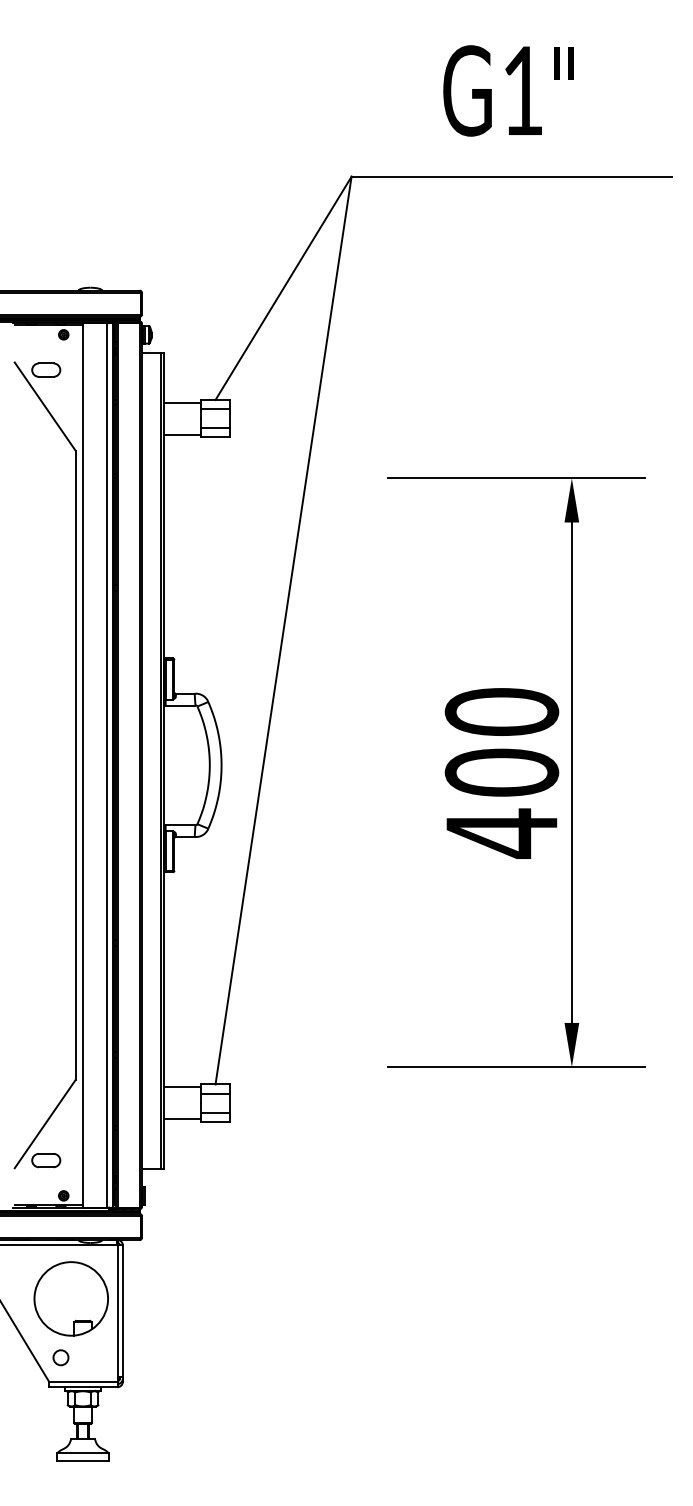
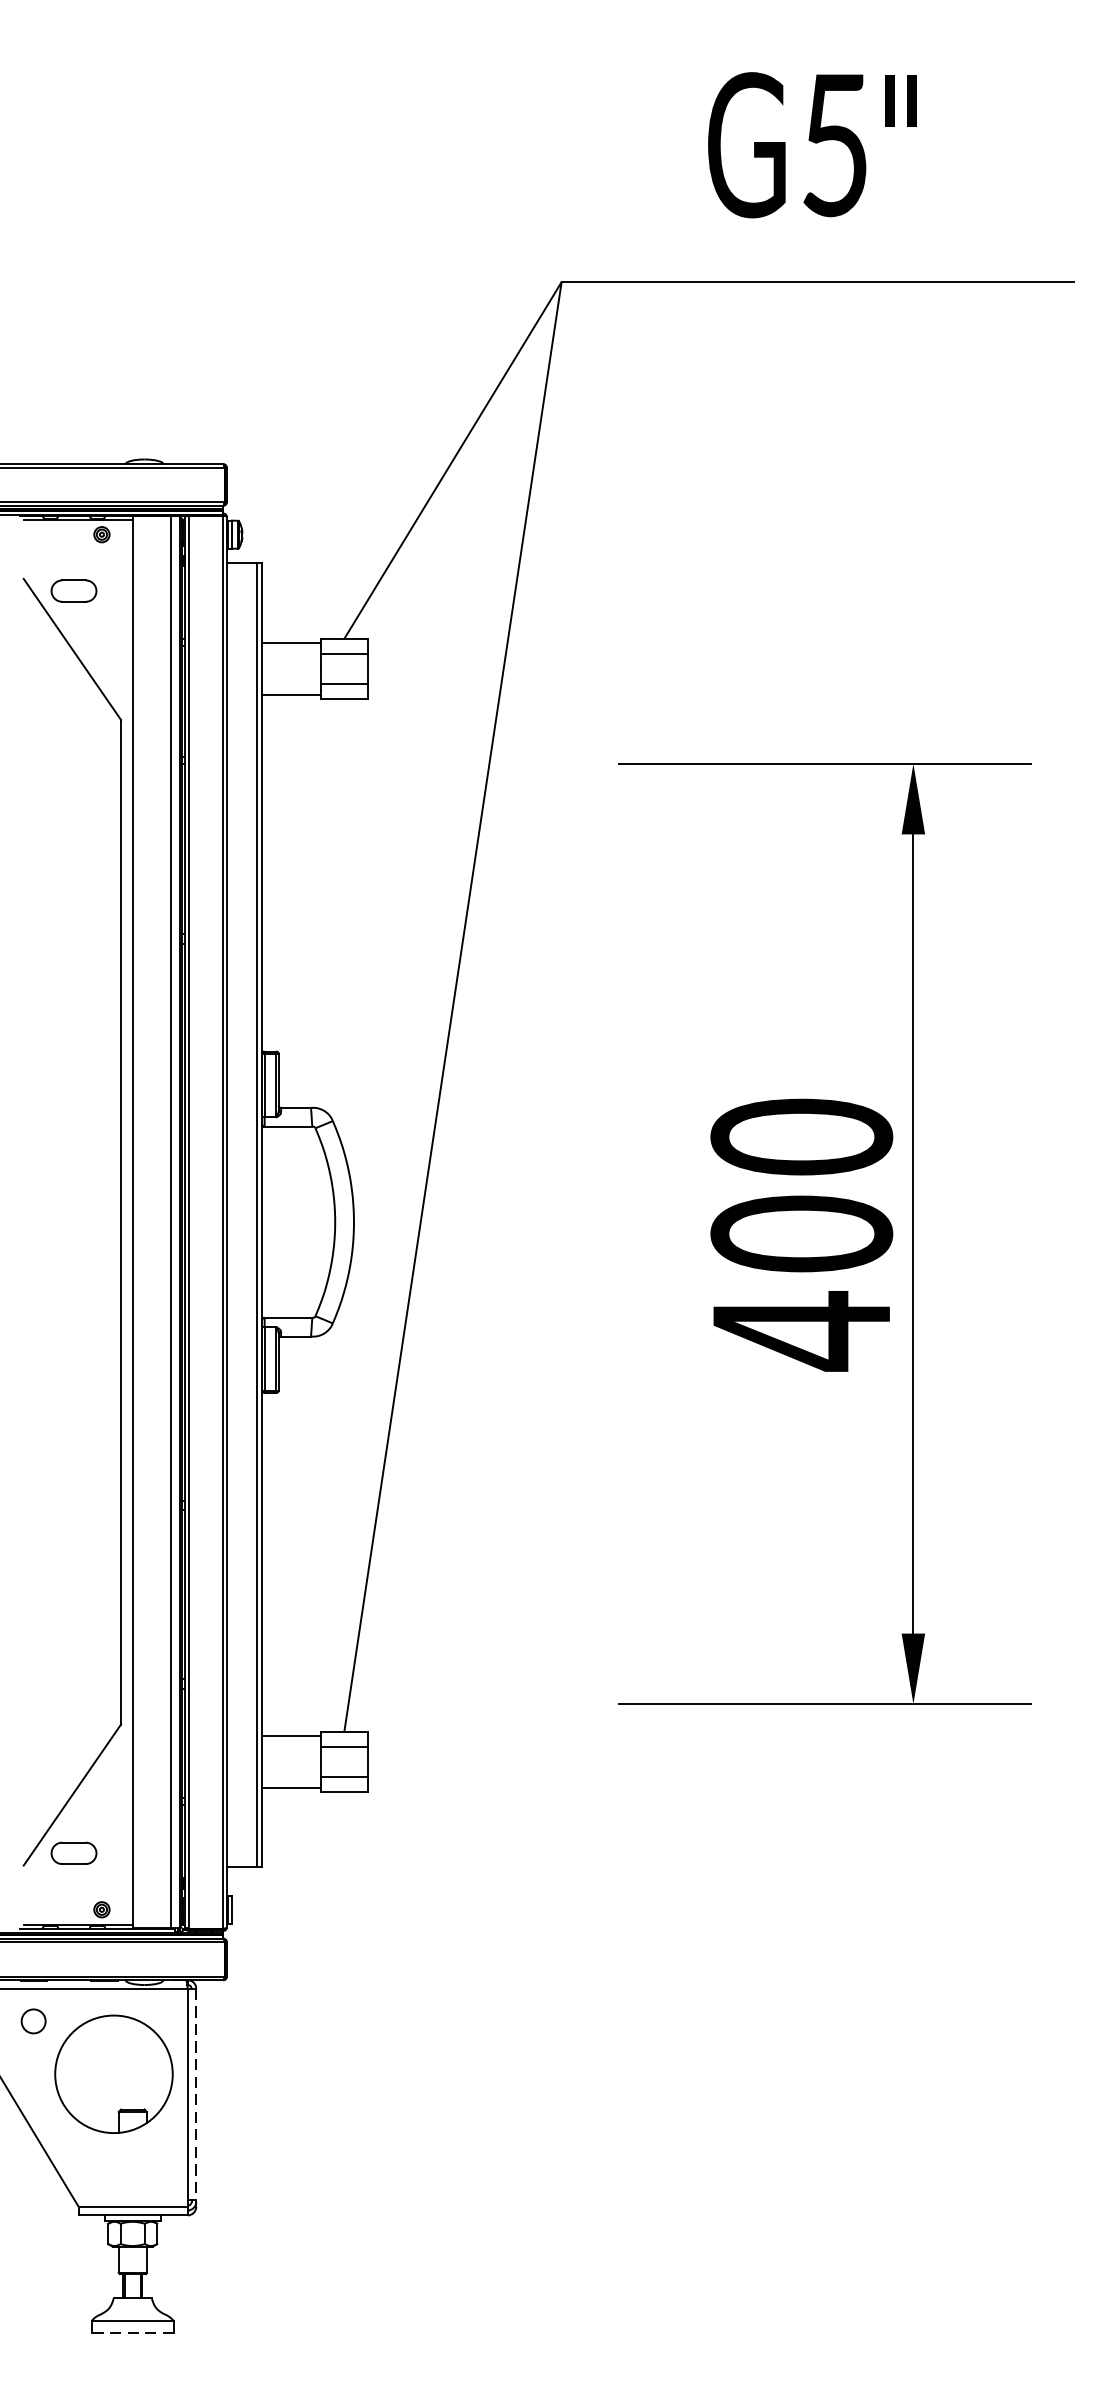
text: (522, 90) -> (834, 144), 1 -> 5
line: (122, 1311) -> (195, 2094), solid -> dashed
circle: (60, 1357) -> (32, 2020), moved
line: (83, 1460) -> (133, 2332), solid -> dashed

